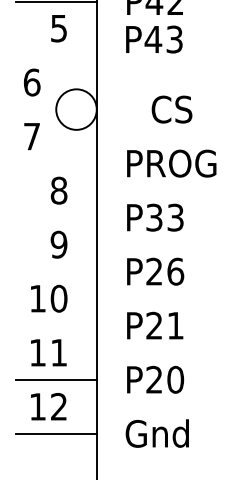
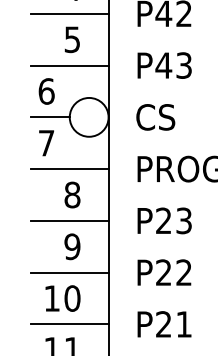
text: (154, 39) -> (164, 65), moved
line: (55, 55) -> (69, 65), added
line: (35, 109) -> (49, 117), added
text: (171, 109) -> (155, 117), moved
line: (55, 163) -> (69, 168), added
line: (55, 217) -> (69, 220), added
text: (154, 217) -> (163, 220), P33 -> P23
line: (55, 271) -> (69, 272), added
text: (175, 271) -> (183, 272), P26 -> P22
line: (55, 325) -> (69, 324), added

